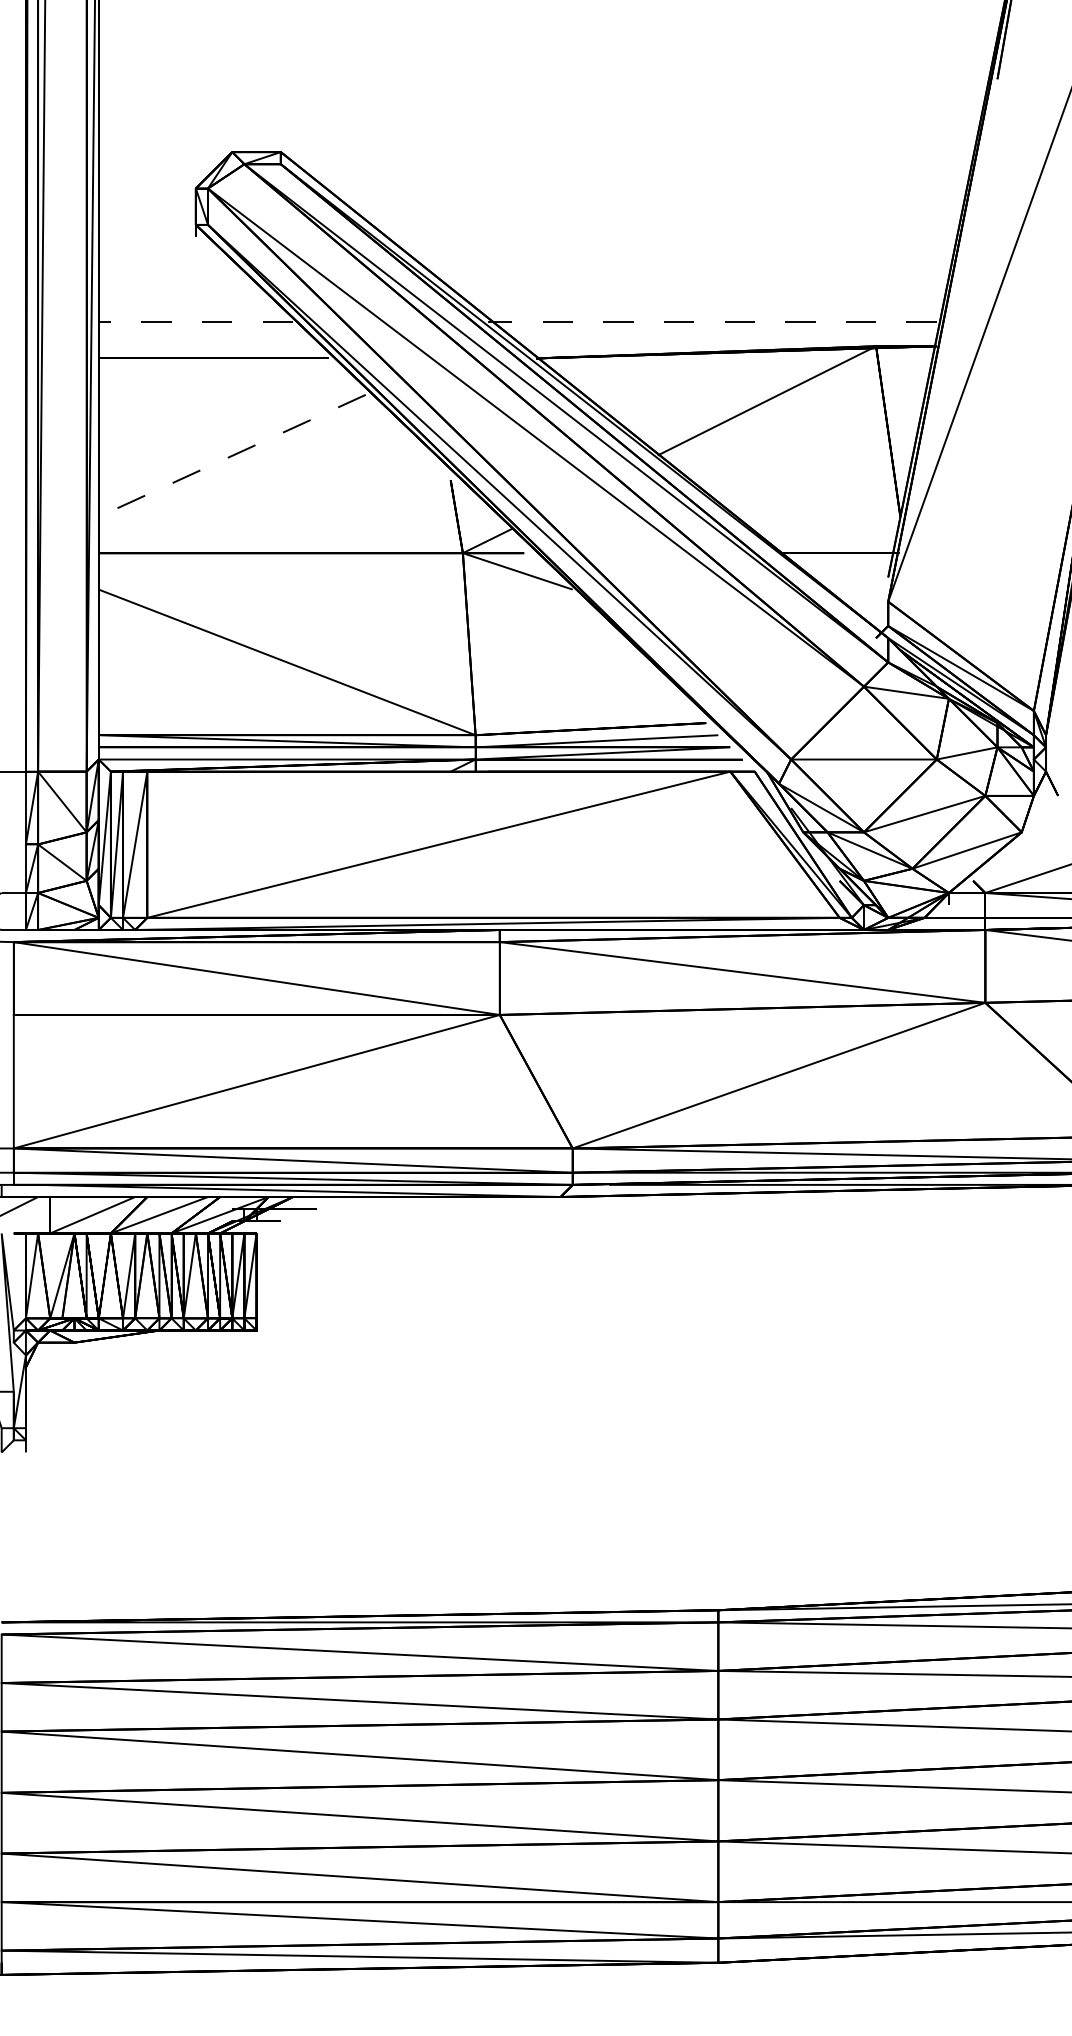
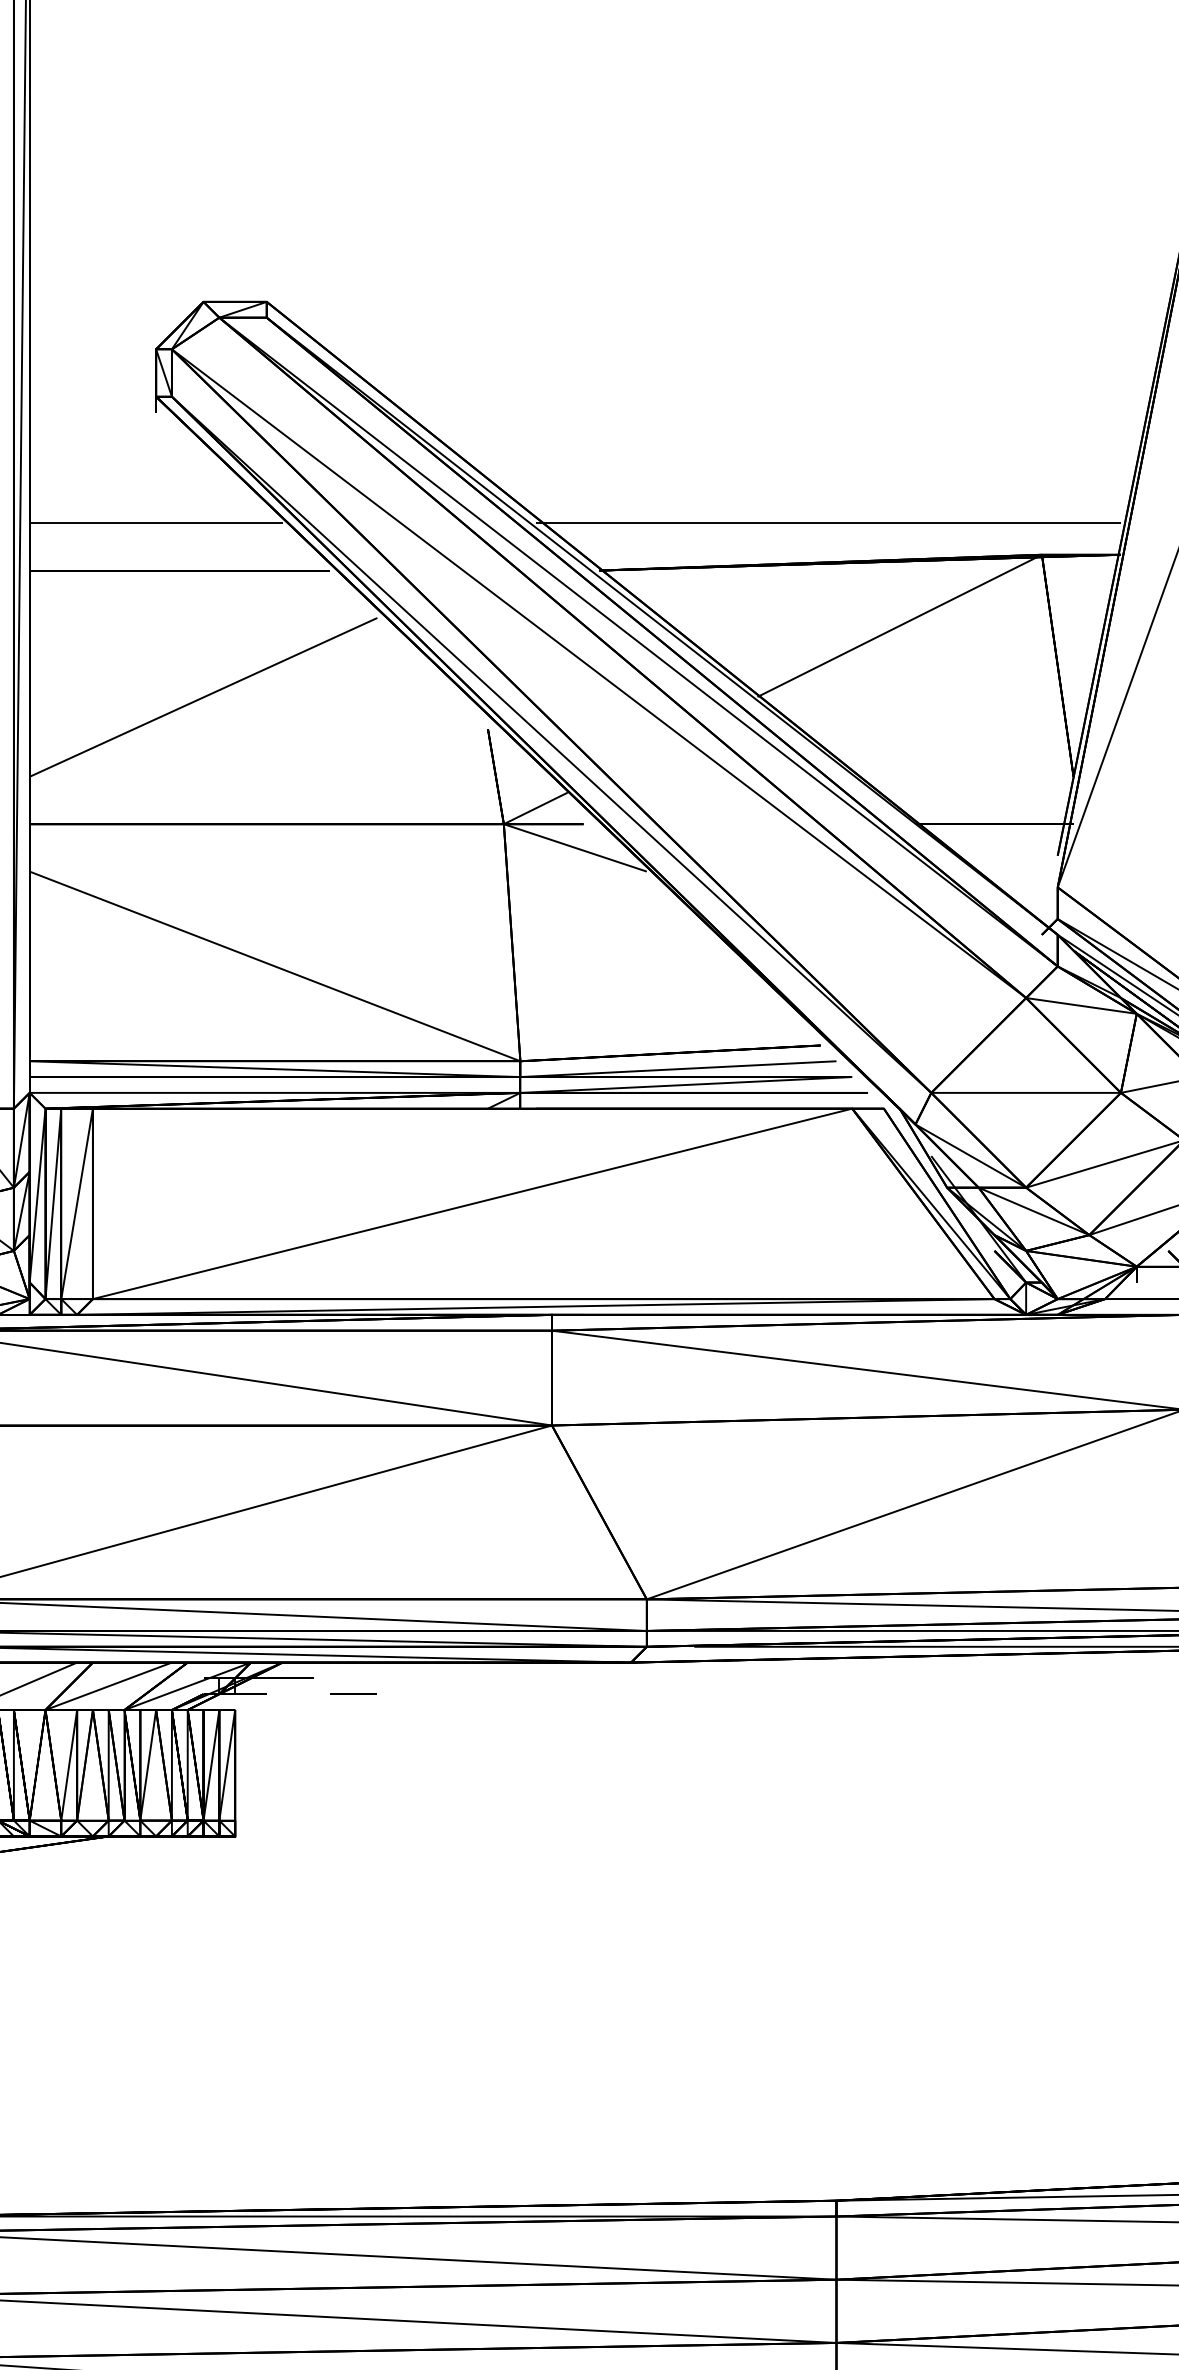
line: (195, 322) -> (155, 523), dashed -> solid
line: (712, 322) -> (828, 523), dashed -> solid
line: (232, 455) -> (203, 696), dashed -> solid
line: (347, 1220) -> (353, 1693), added

